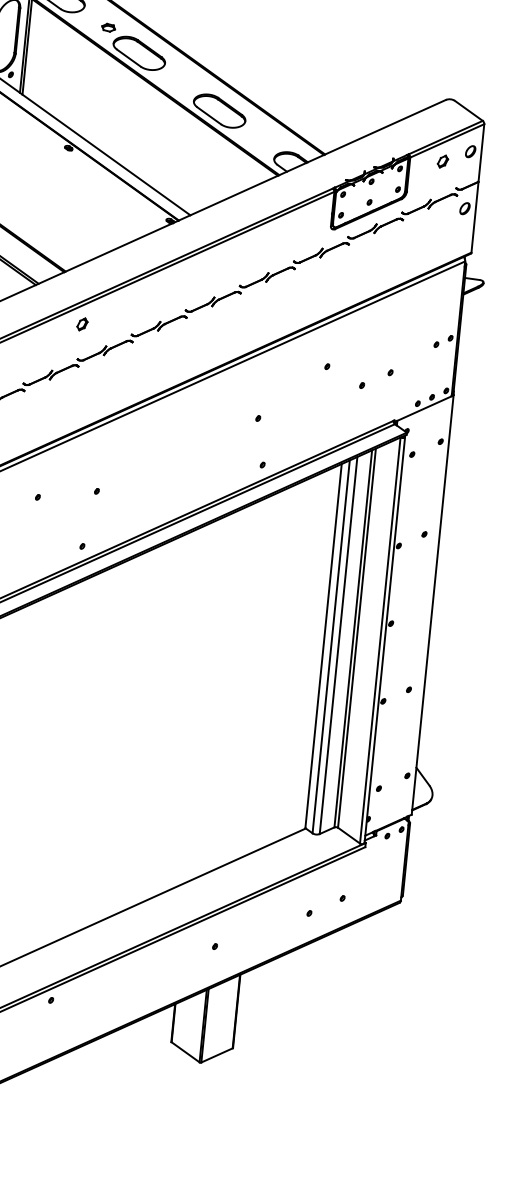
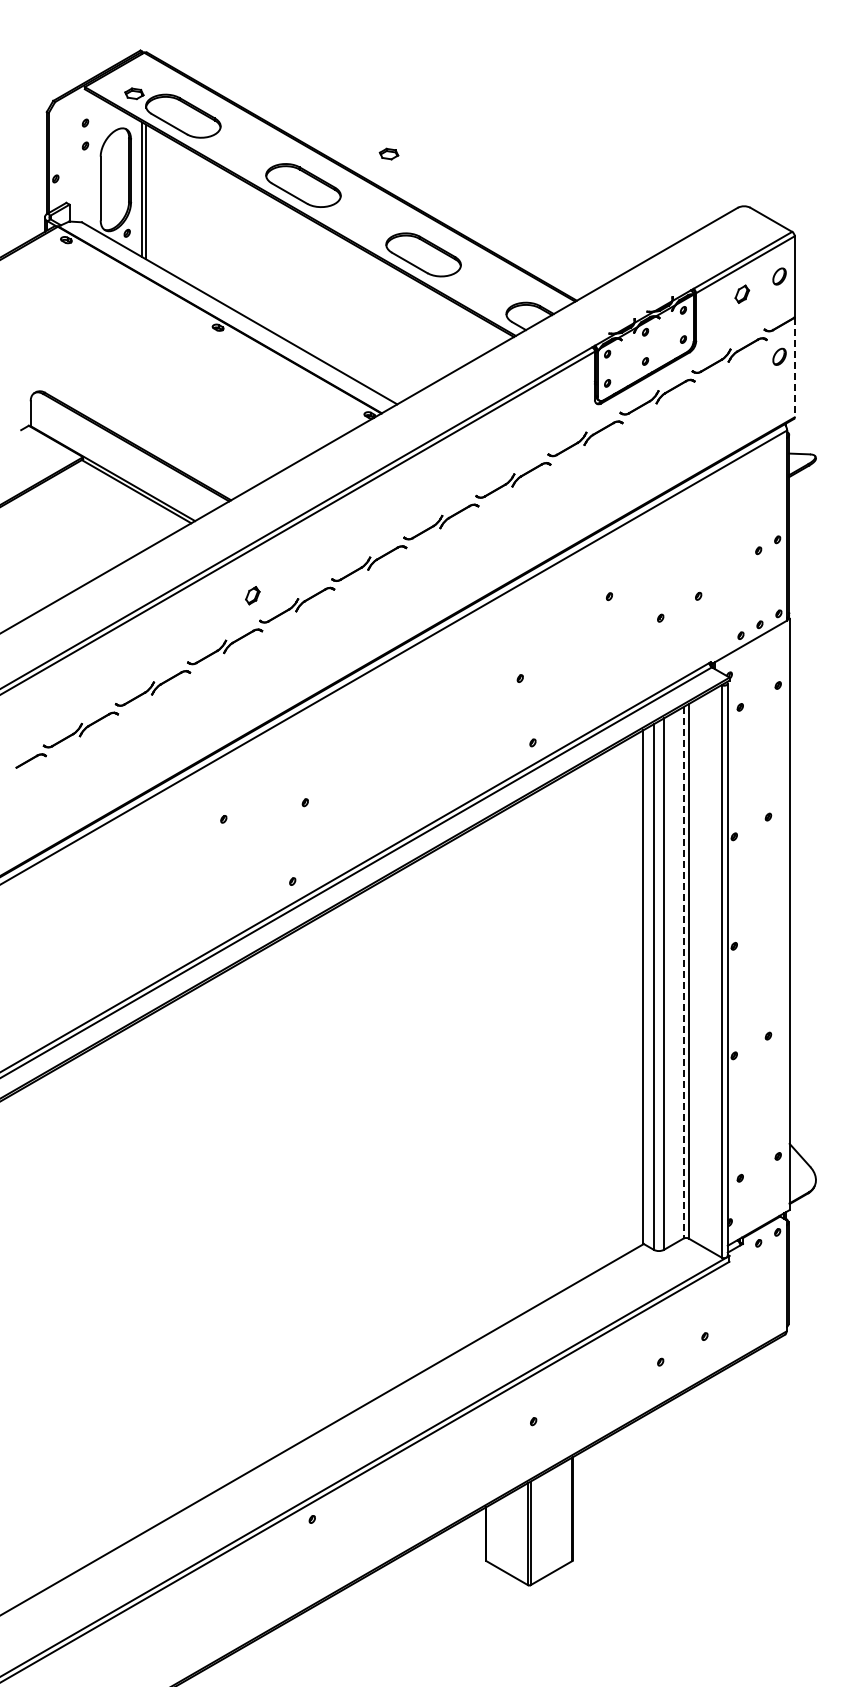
part: (108, 27) -> (388, 153), moved
line: (474, 217) -> (794, 367), solid -> dashed
part: (82, 324) -> (252, 595), moved
line: (353, 638) -> (683, 972), solid -> dashed

